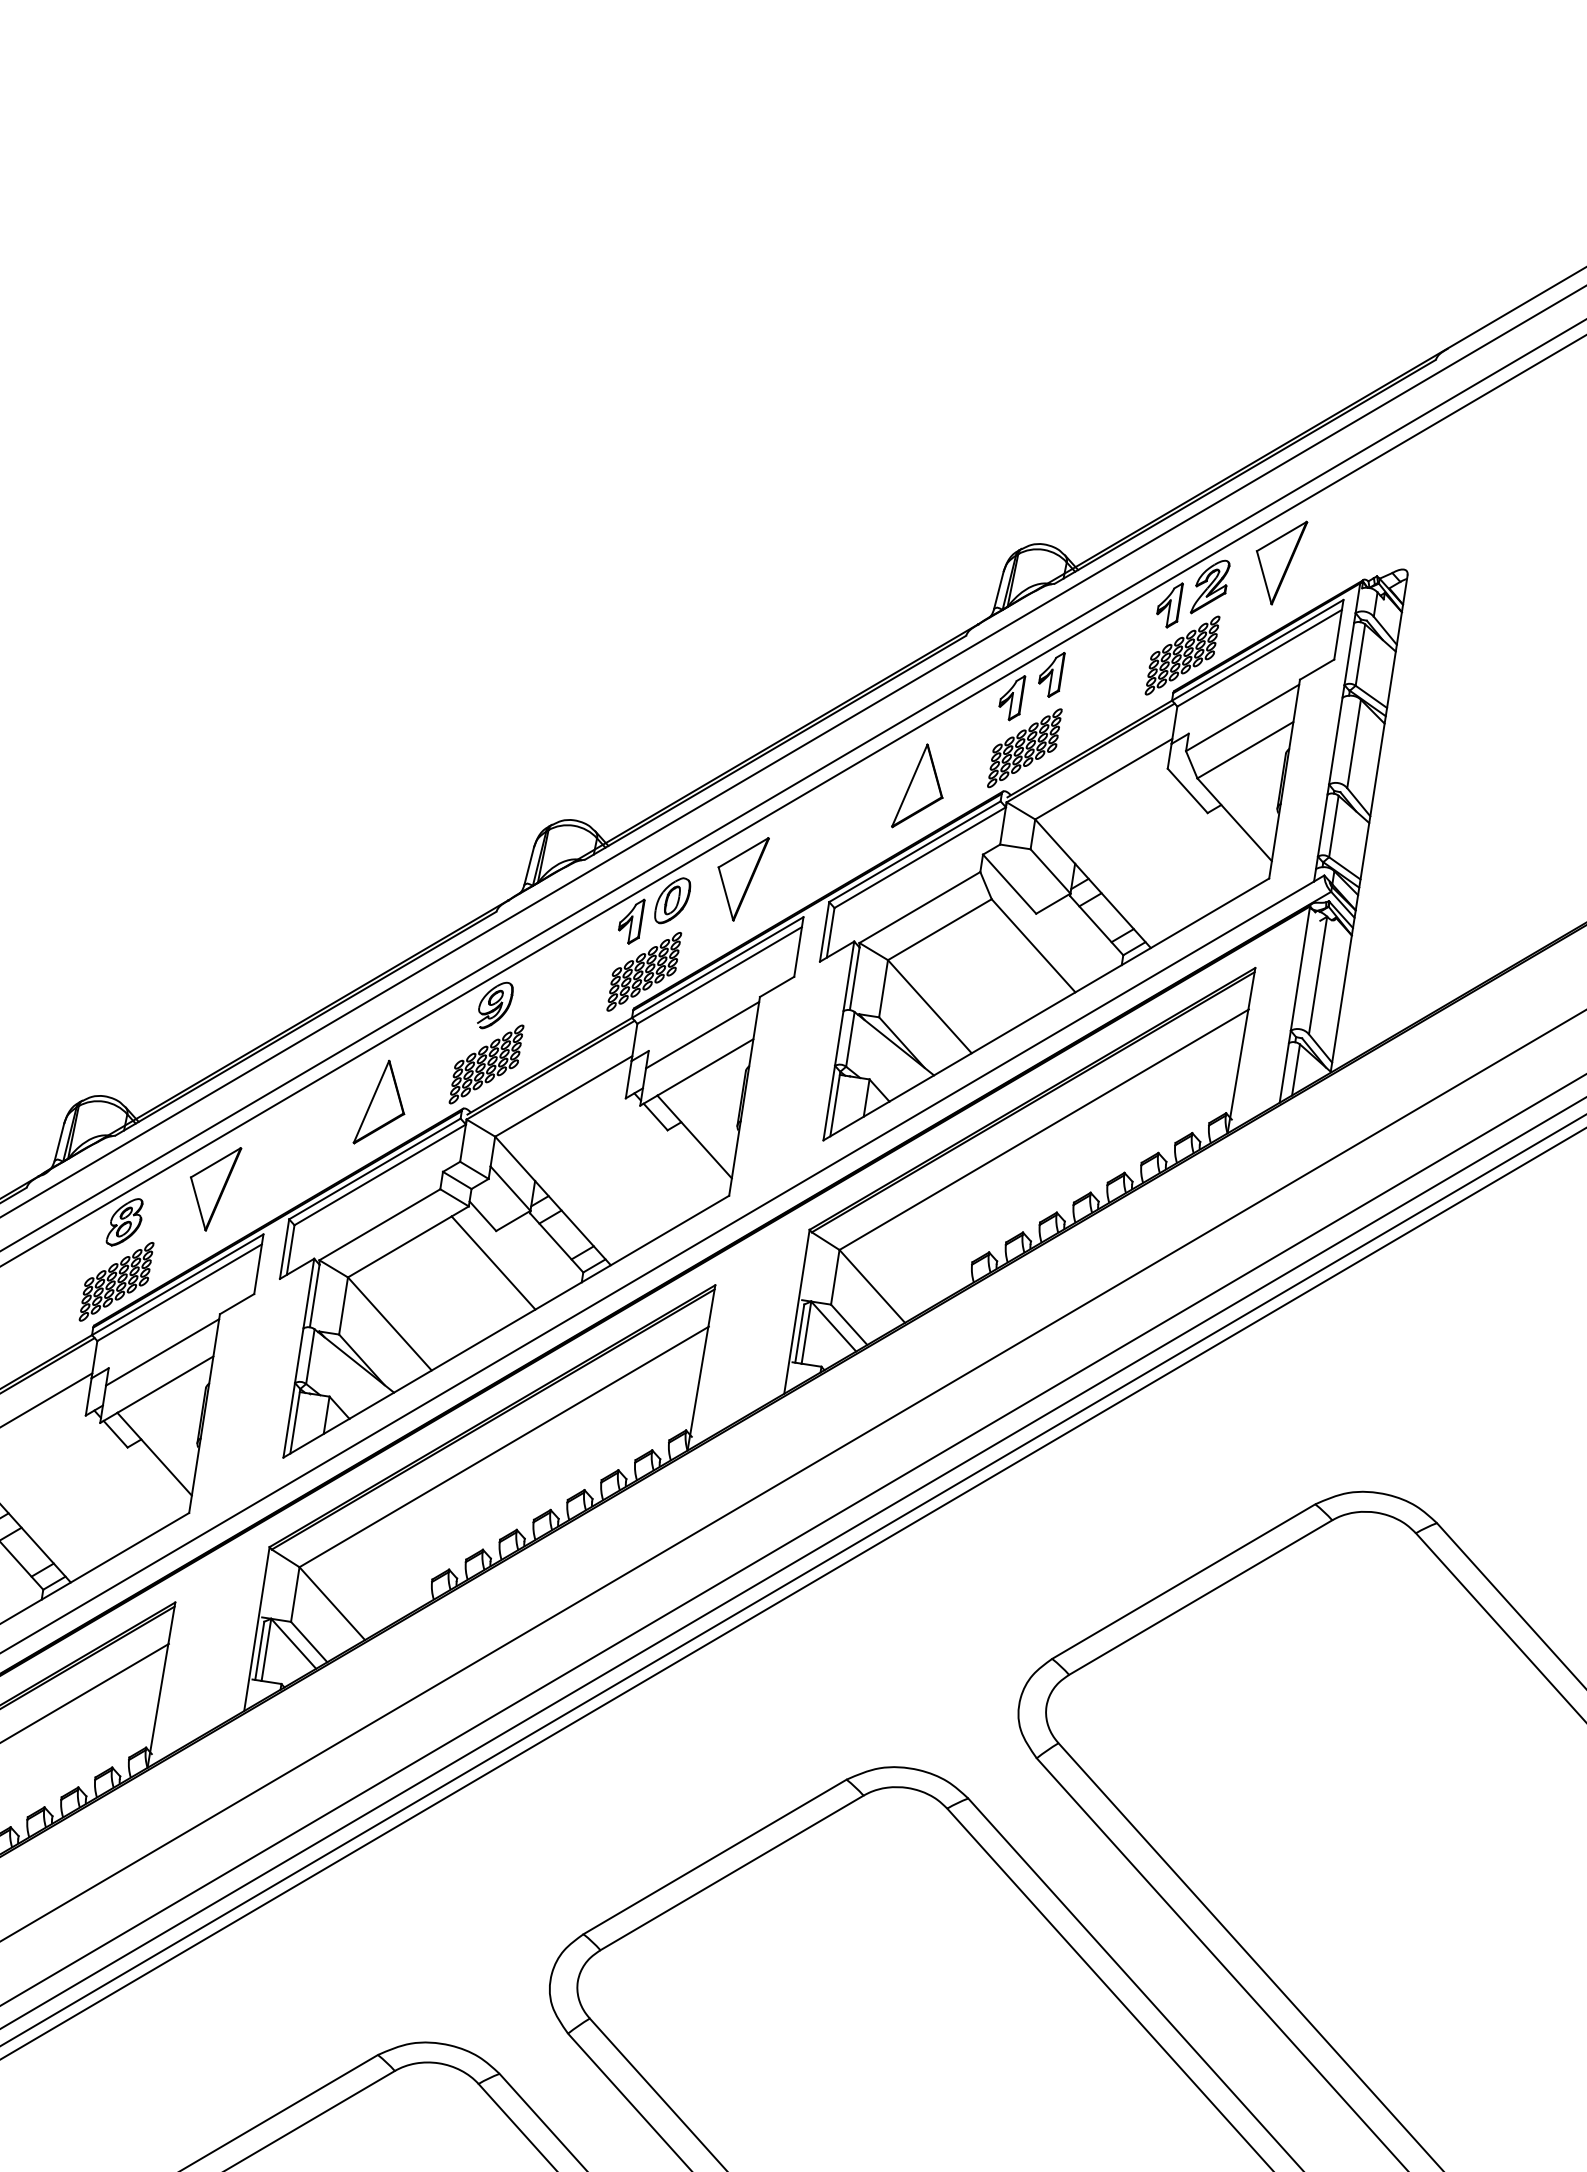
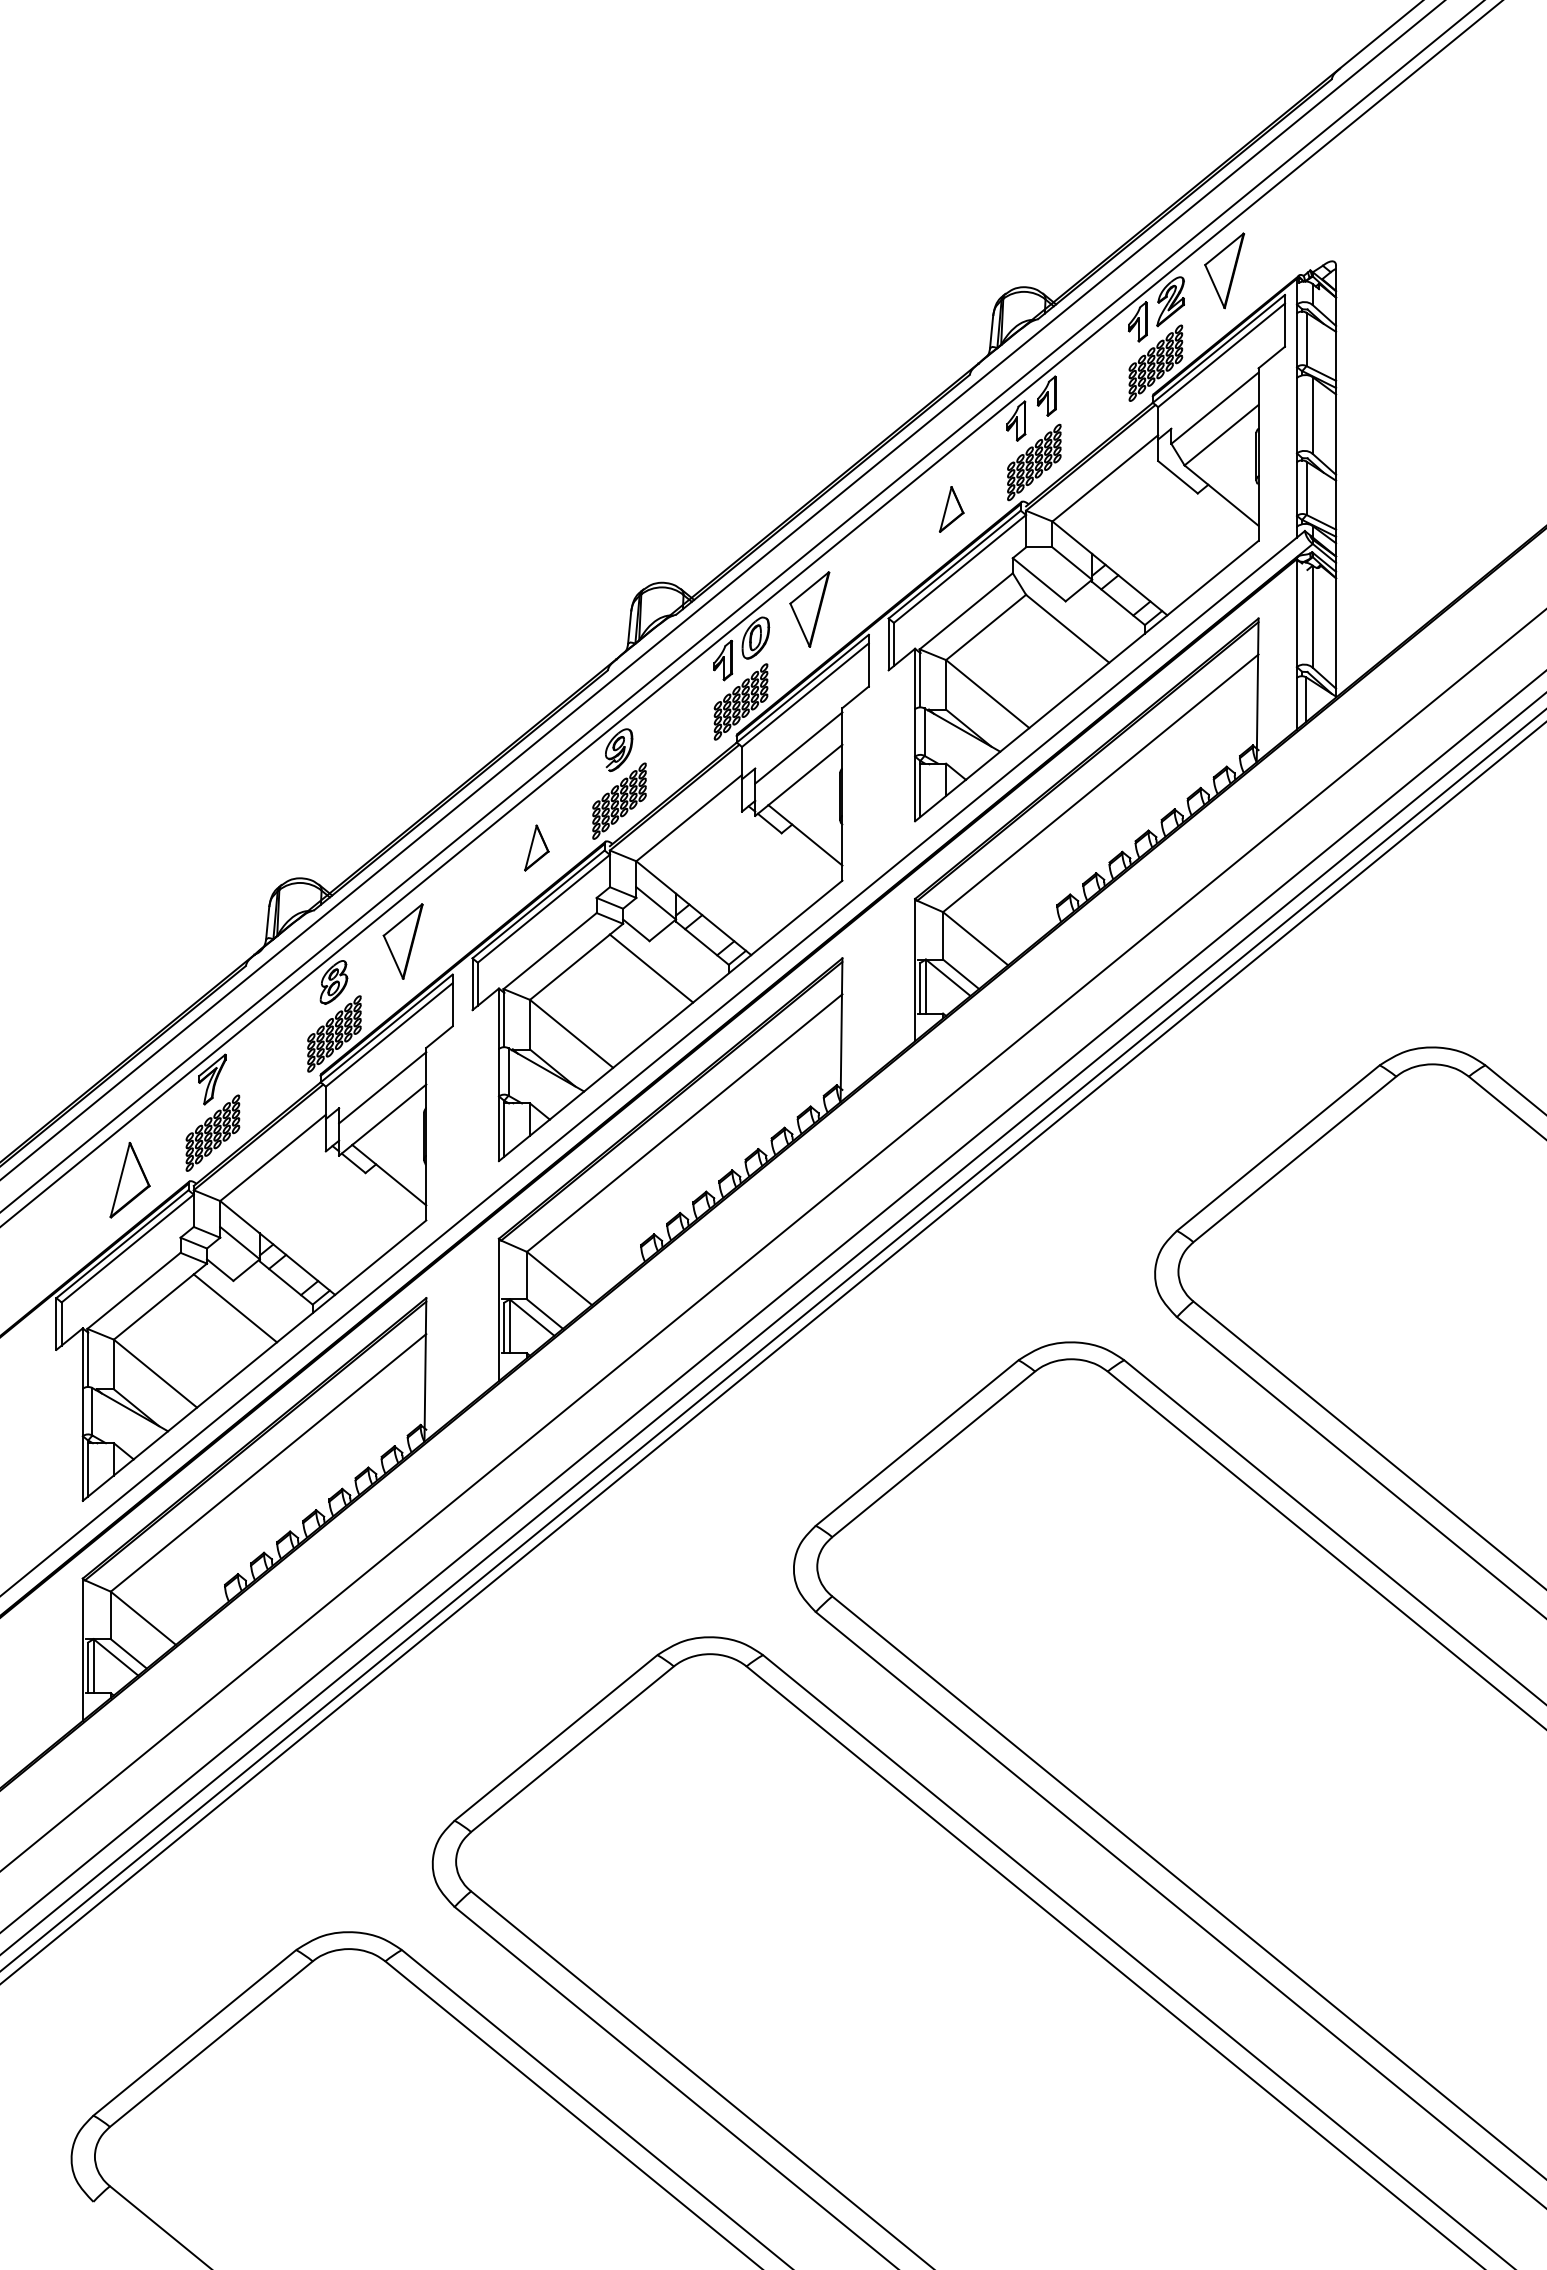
part: (921, 787) -> (951, 509), size x0.6
part: (382, 1102) -> (536, 847), size x0.6

